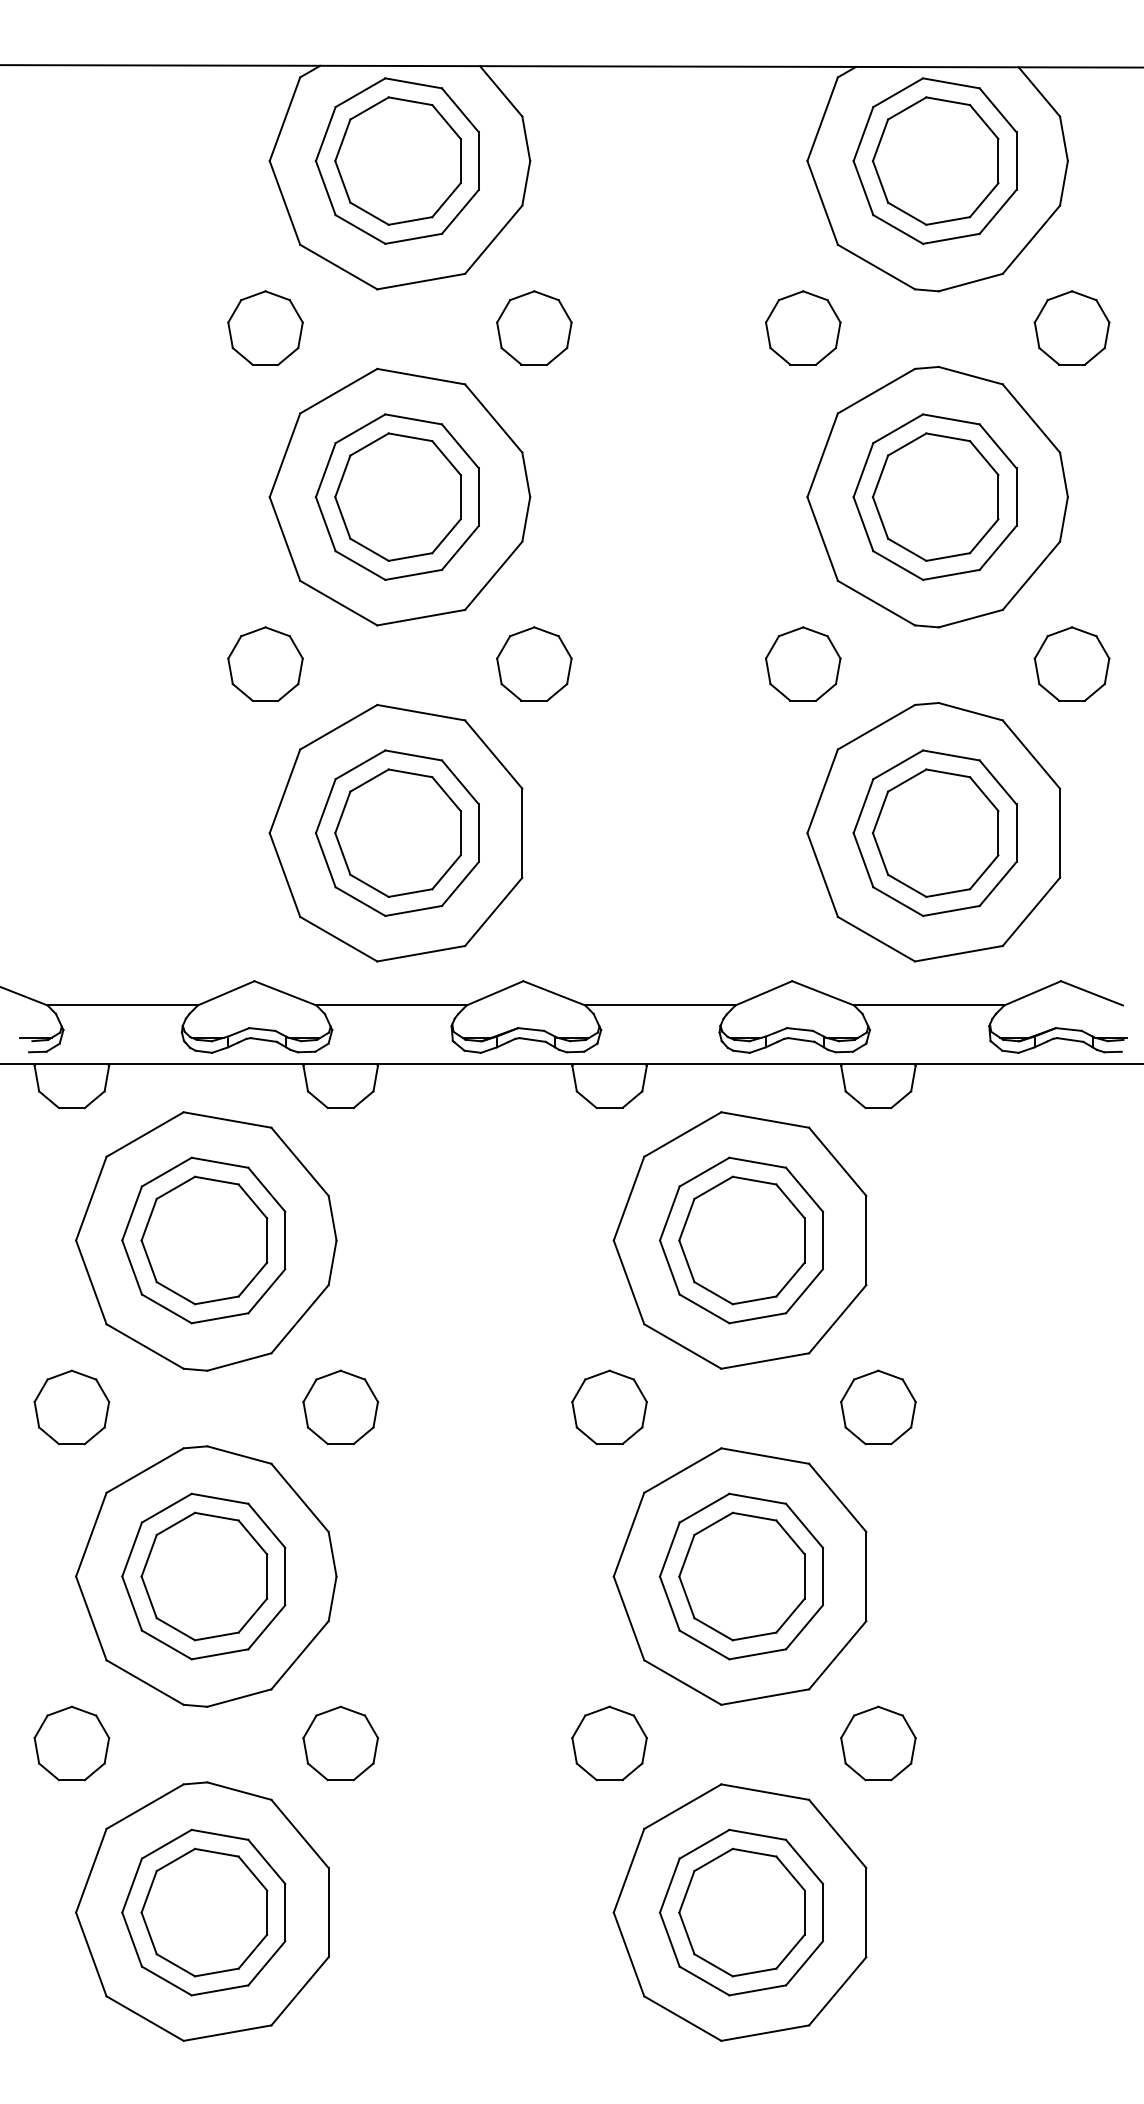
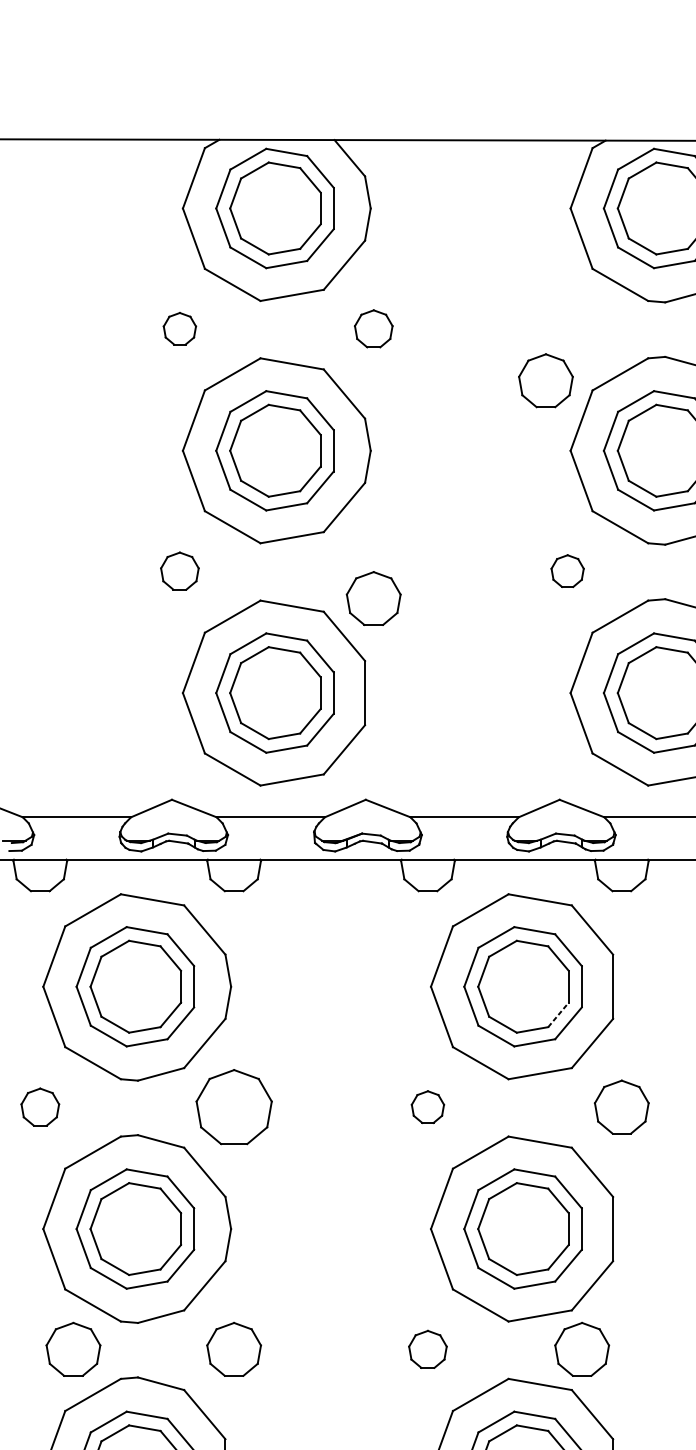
part: (265, 327) -> (179, 328), size x0.6
part: (534, 327) -> (373, 328), size x0.7
part: (803, 327) -> (546, 380), moved
part: (265, 663) -> (179, 570), size x0.7
part: (534, 663) -> (373, 598), moved
part: (803, 663) -> (567, 570), size x0.6
line: (790, 1279) -> (558, 1014), solid -> dashed
part: (71, 1407) -> (40, 1107), size x0.7
part: (340, 1407) -> (233, 1107), size x1.4
part: (609, 1407) -> (427, 1107), size x0.6
part: (71, 1743) -> (73, 1349), moved
part: (609, 1743) -> (427, 1349), size x0.7
part: (878, 1743) -> (582, 1349), moved

